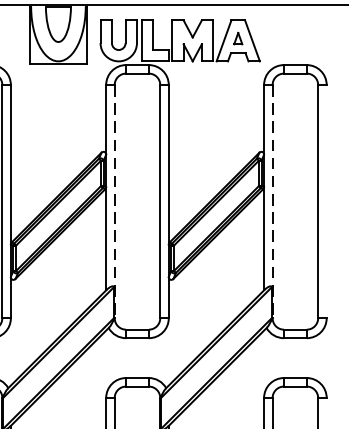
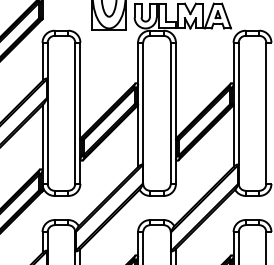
line: (115, 201) -> (143, 113), dashed -> solid
line: (272, 201) -> (238, 113), dashed -> solid

